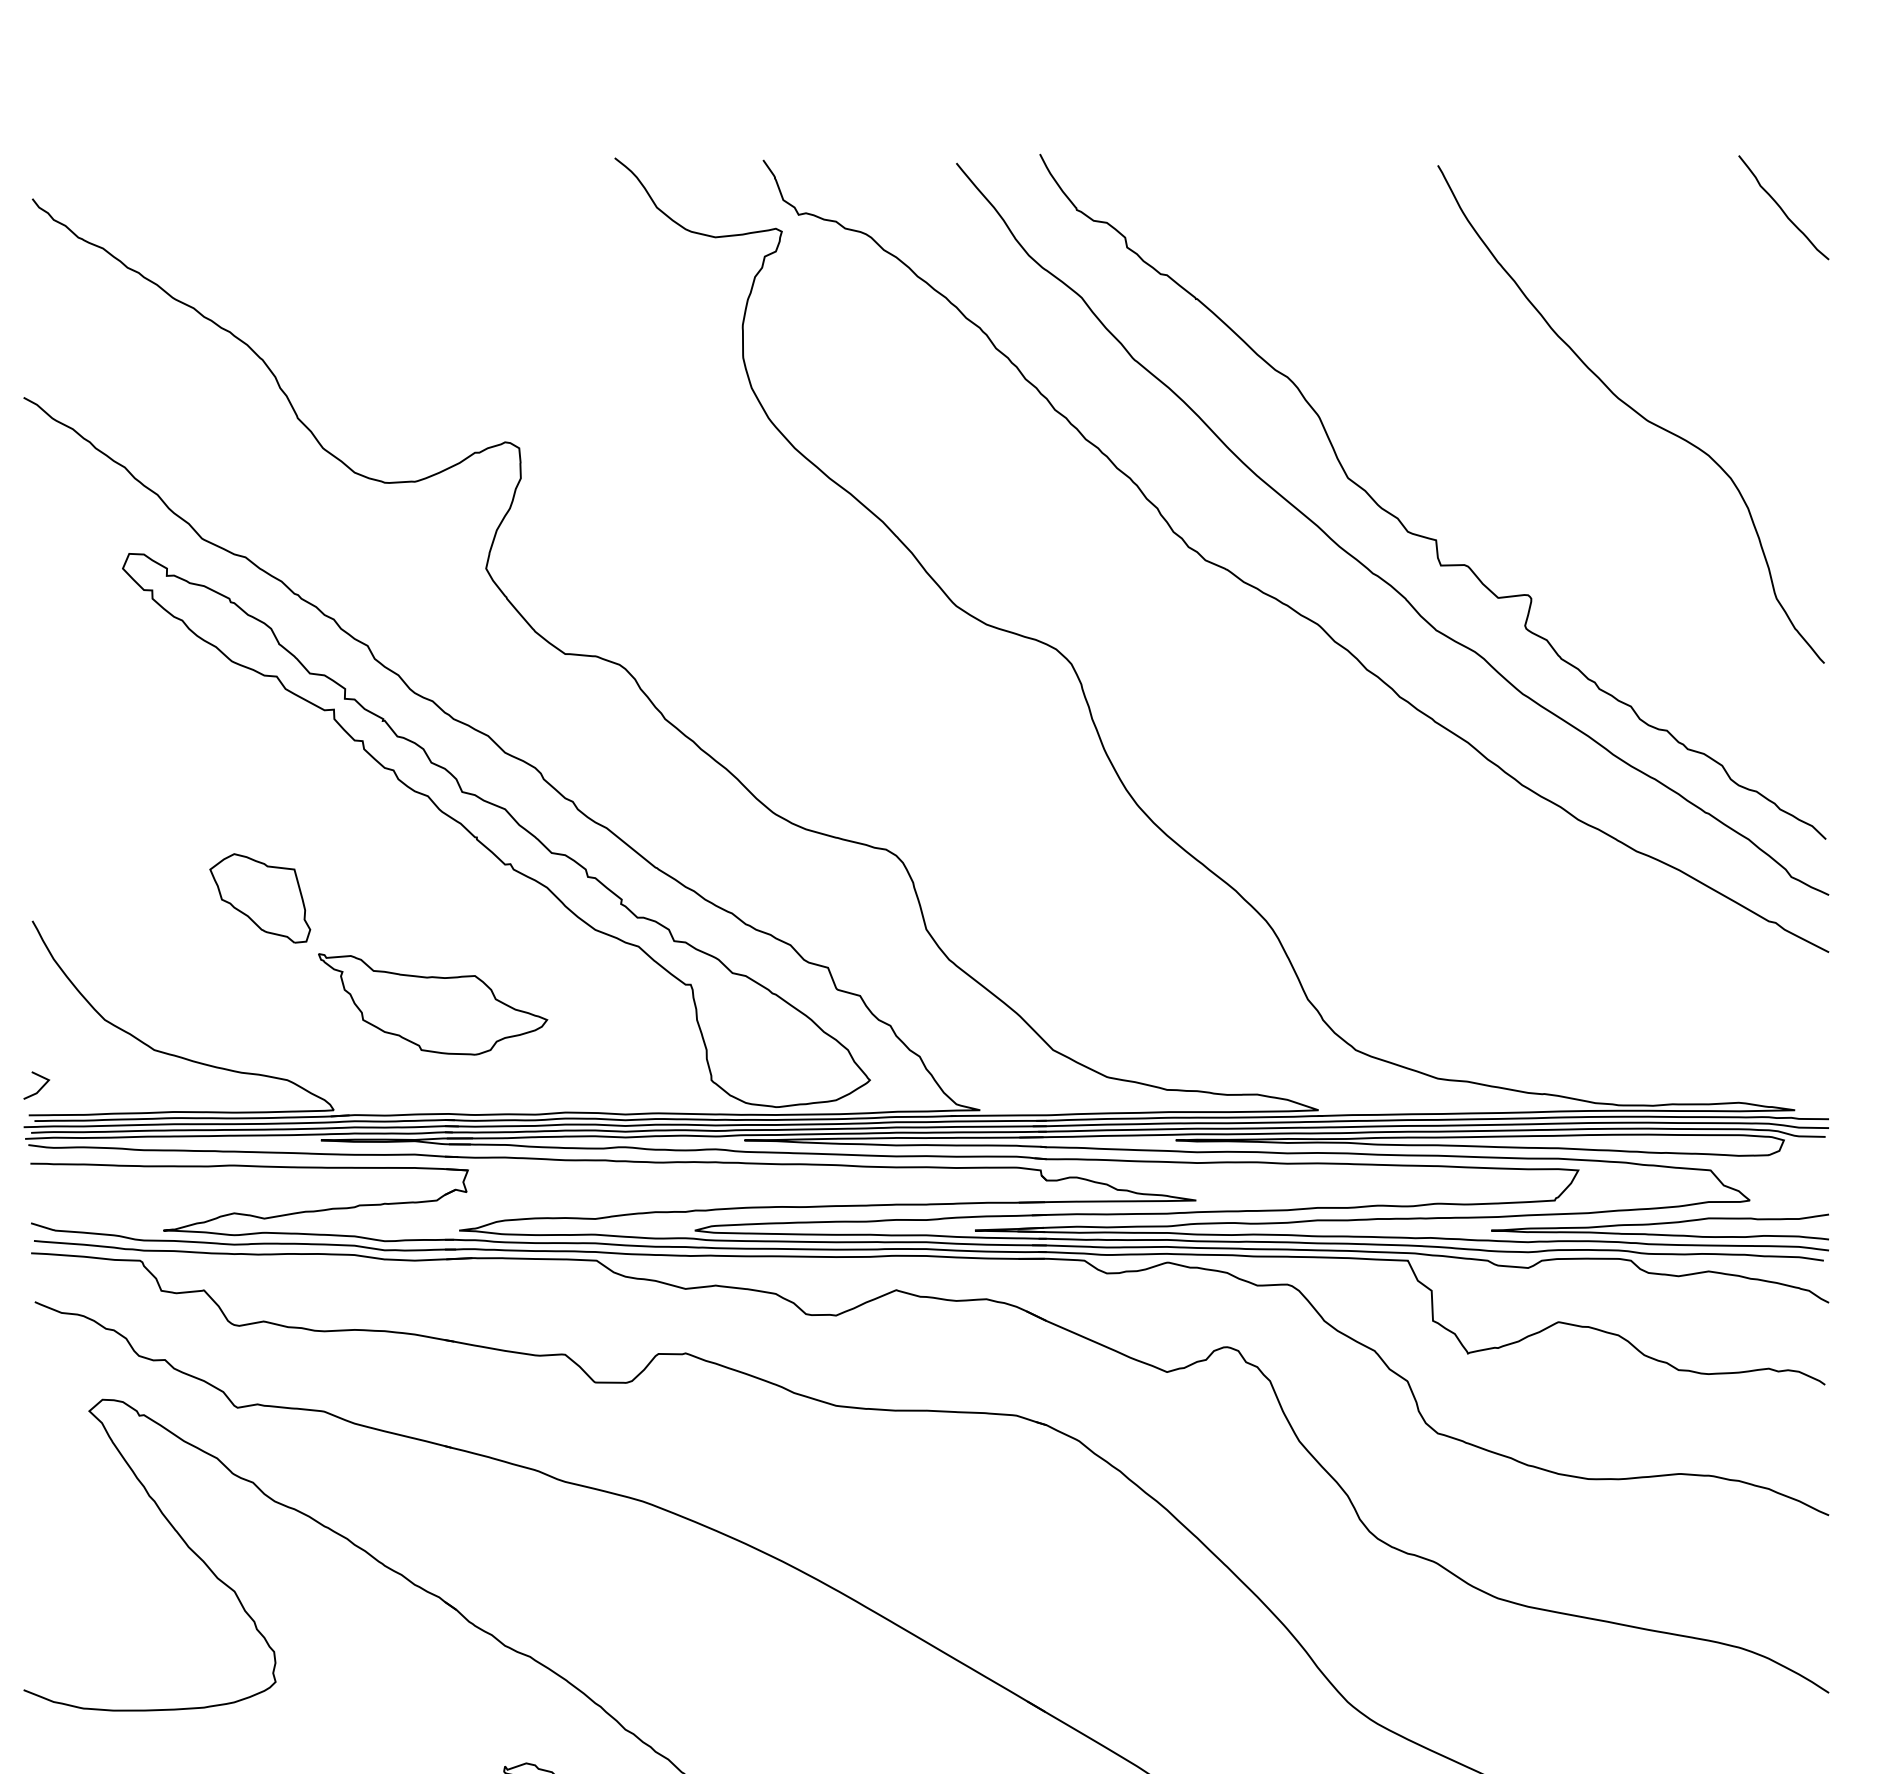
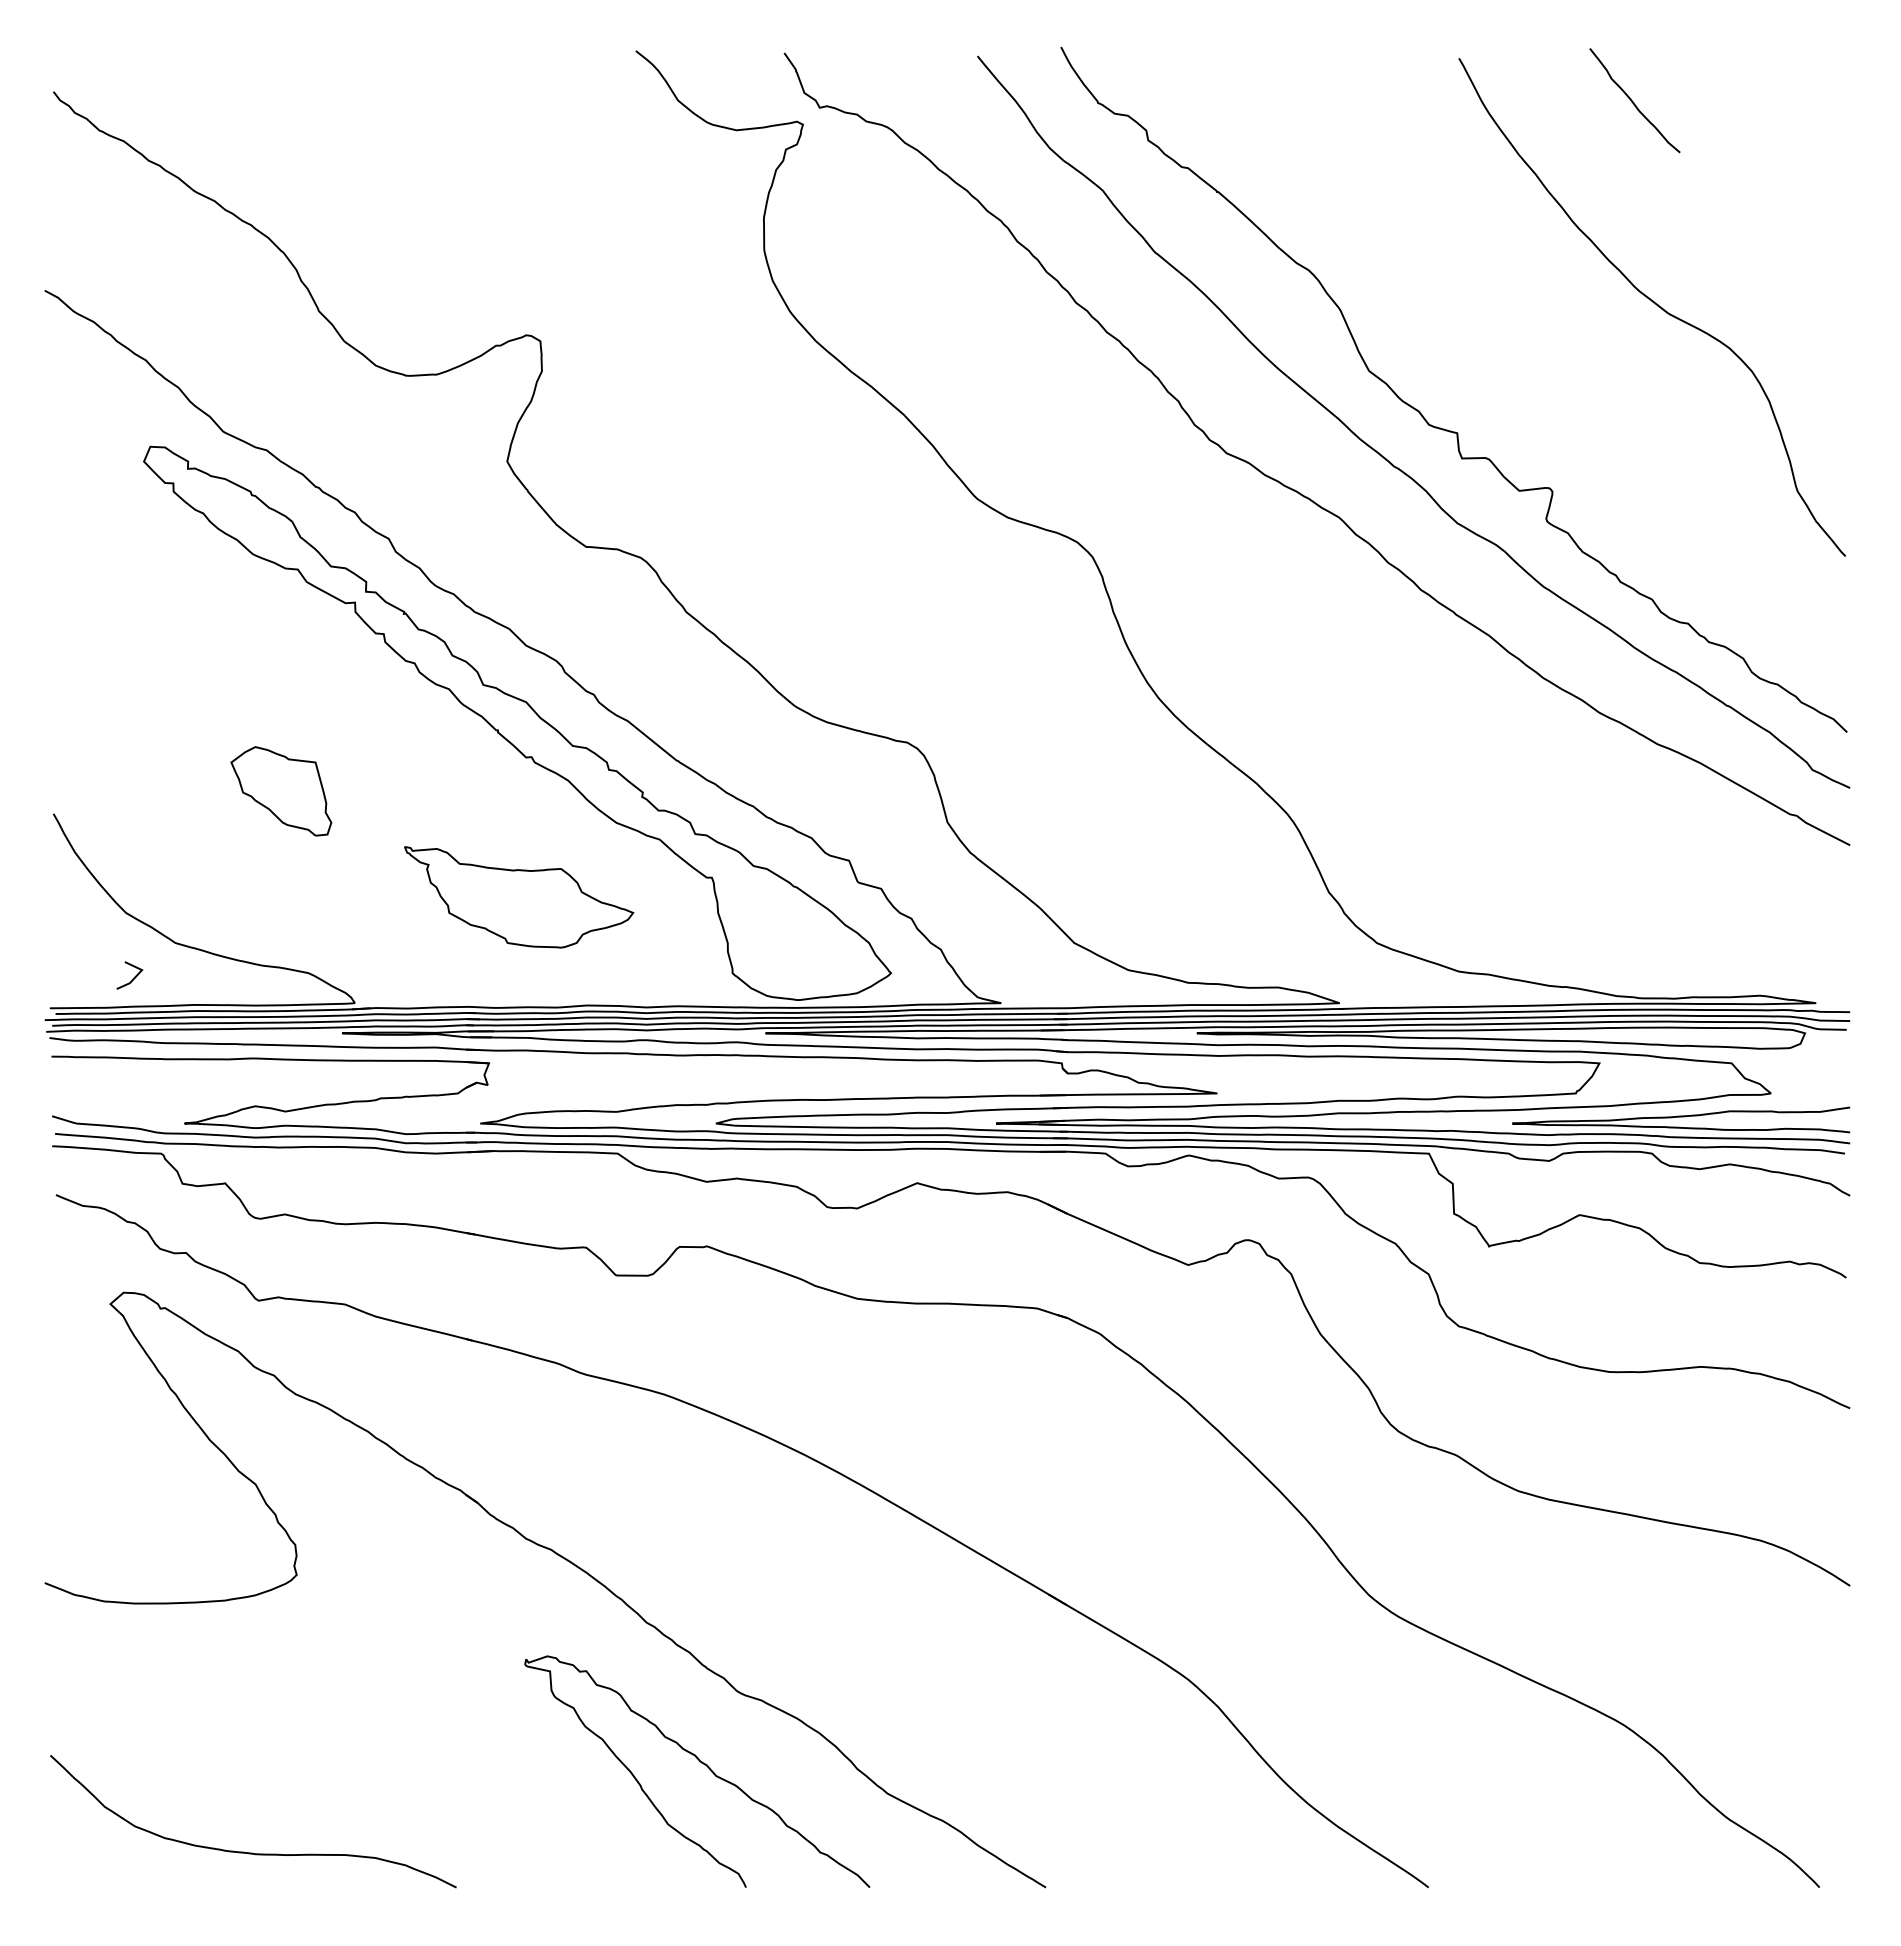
curve: (1782, 208) -> (1633, 101), moved
part: (433, 1004) -> (519, 897), moved
line: (39, 1088) -> (132, 978), moved

